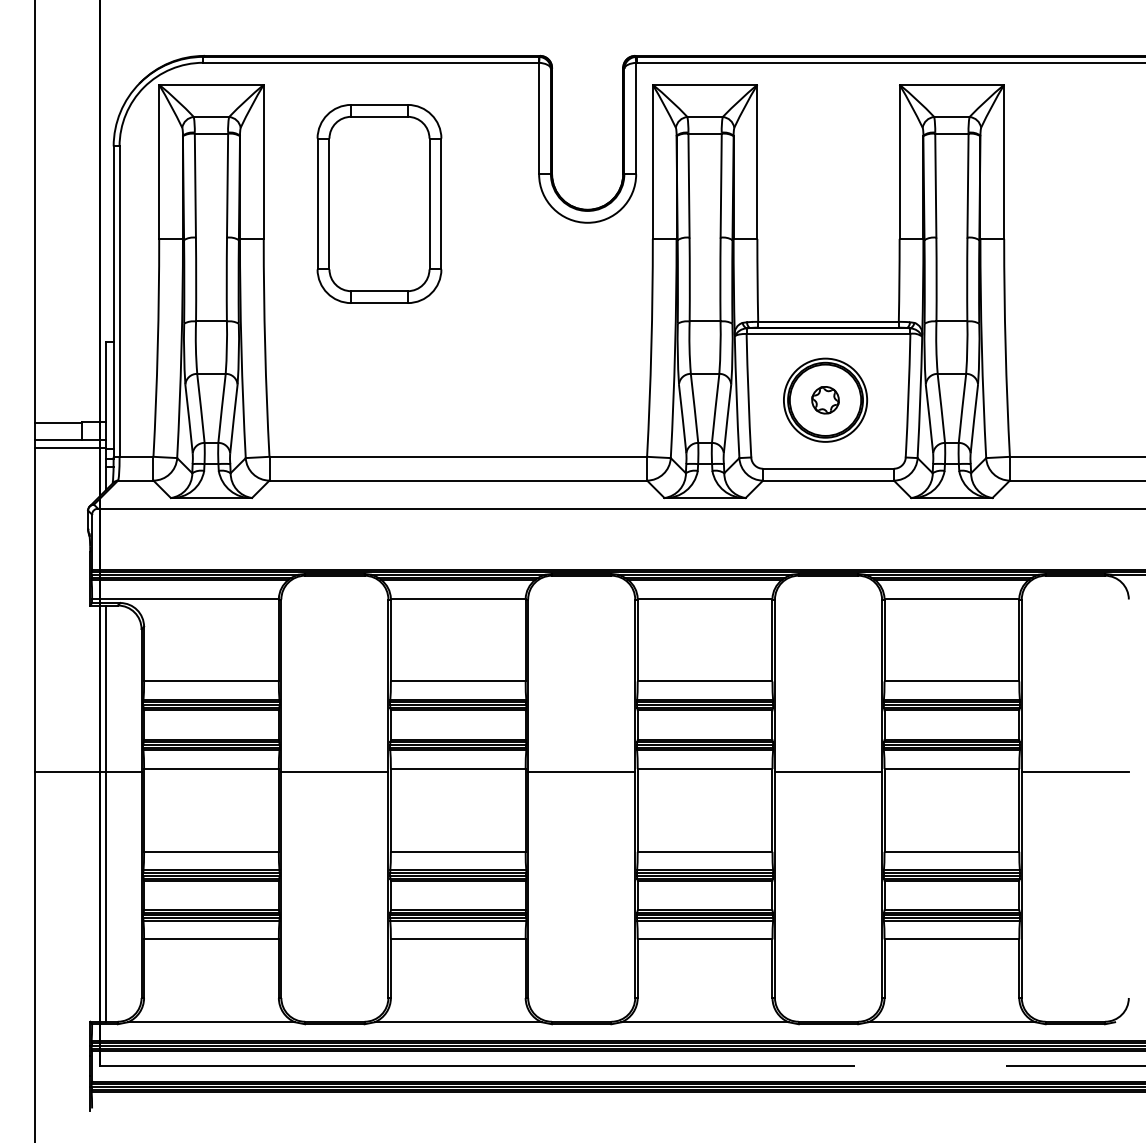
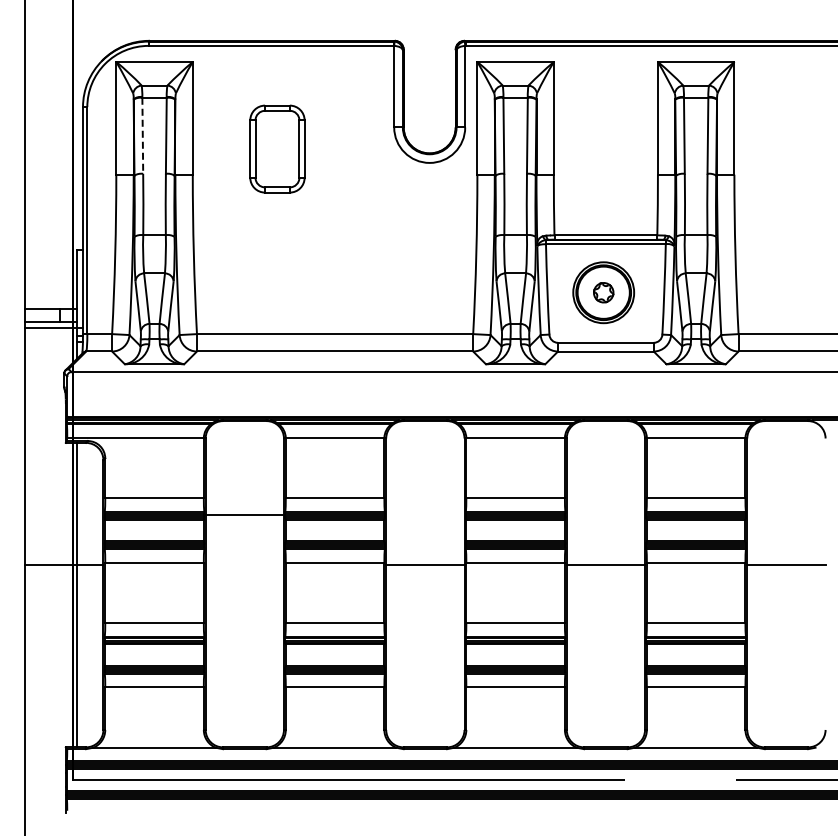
line: (194, 186) -> (142, 136), solid -> dashed
part: (379, 203) -> (277, 148), size x0.6
line: (334, 771) -> (244, 514), moved

